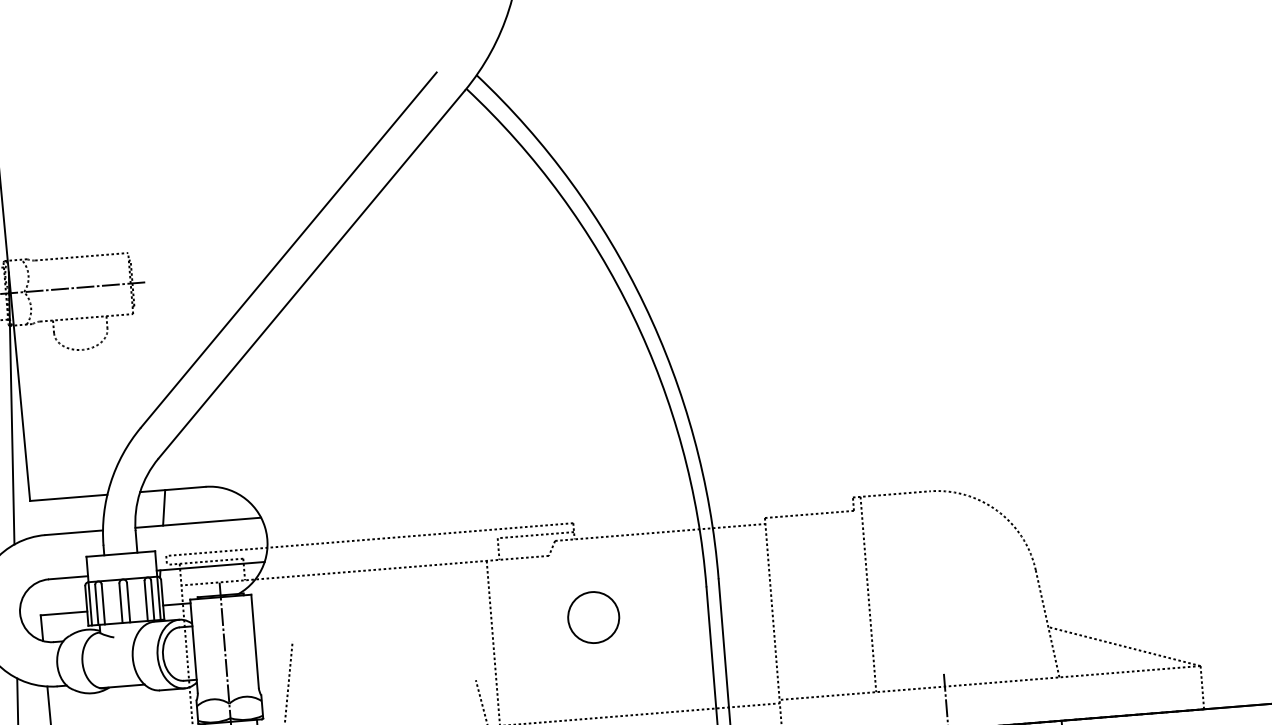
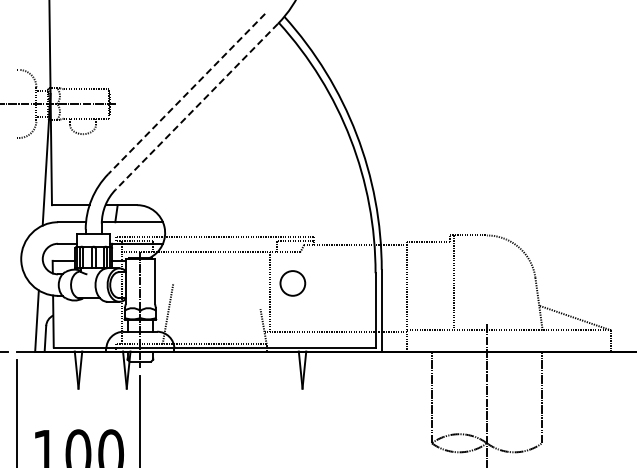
line: (288, 251) -> (186, 94), solid -> dashed
line: (310, 274) -> (196, 106), solid -> dashed
circle: (592, 617) -> (292, 283), moved

